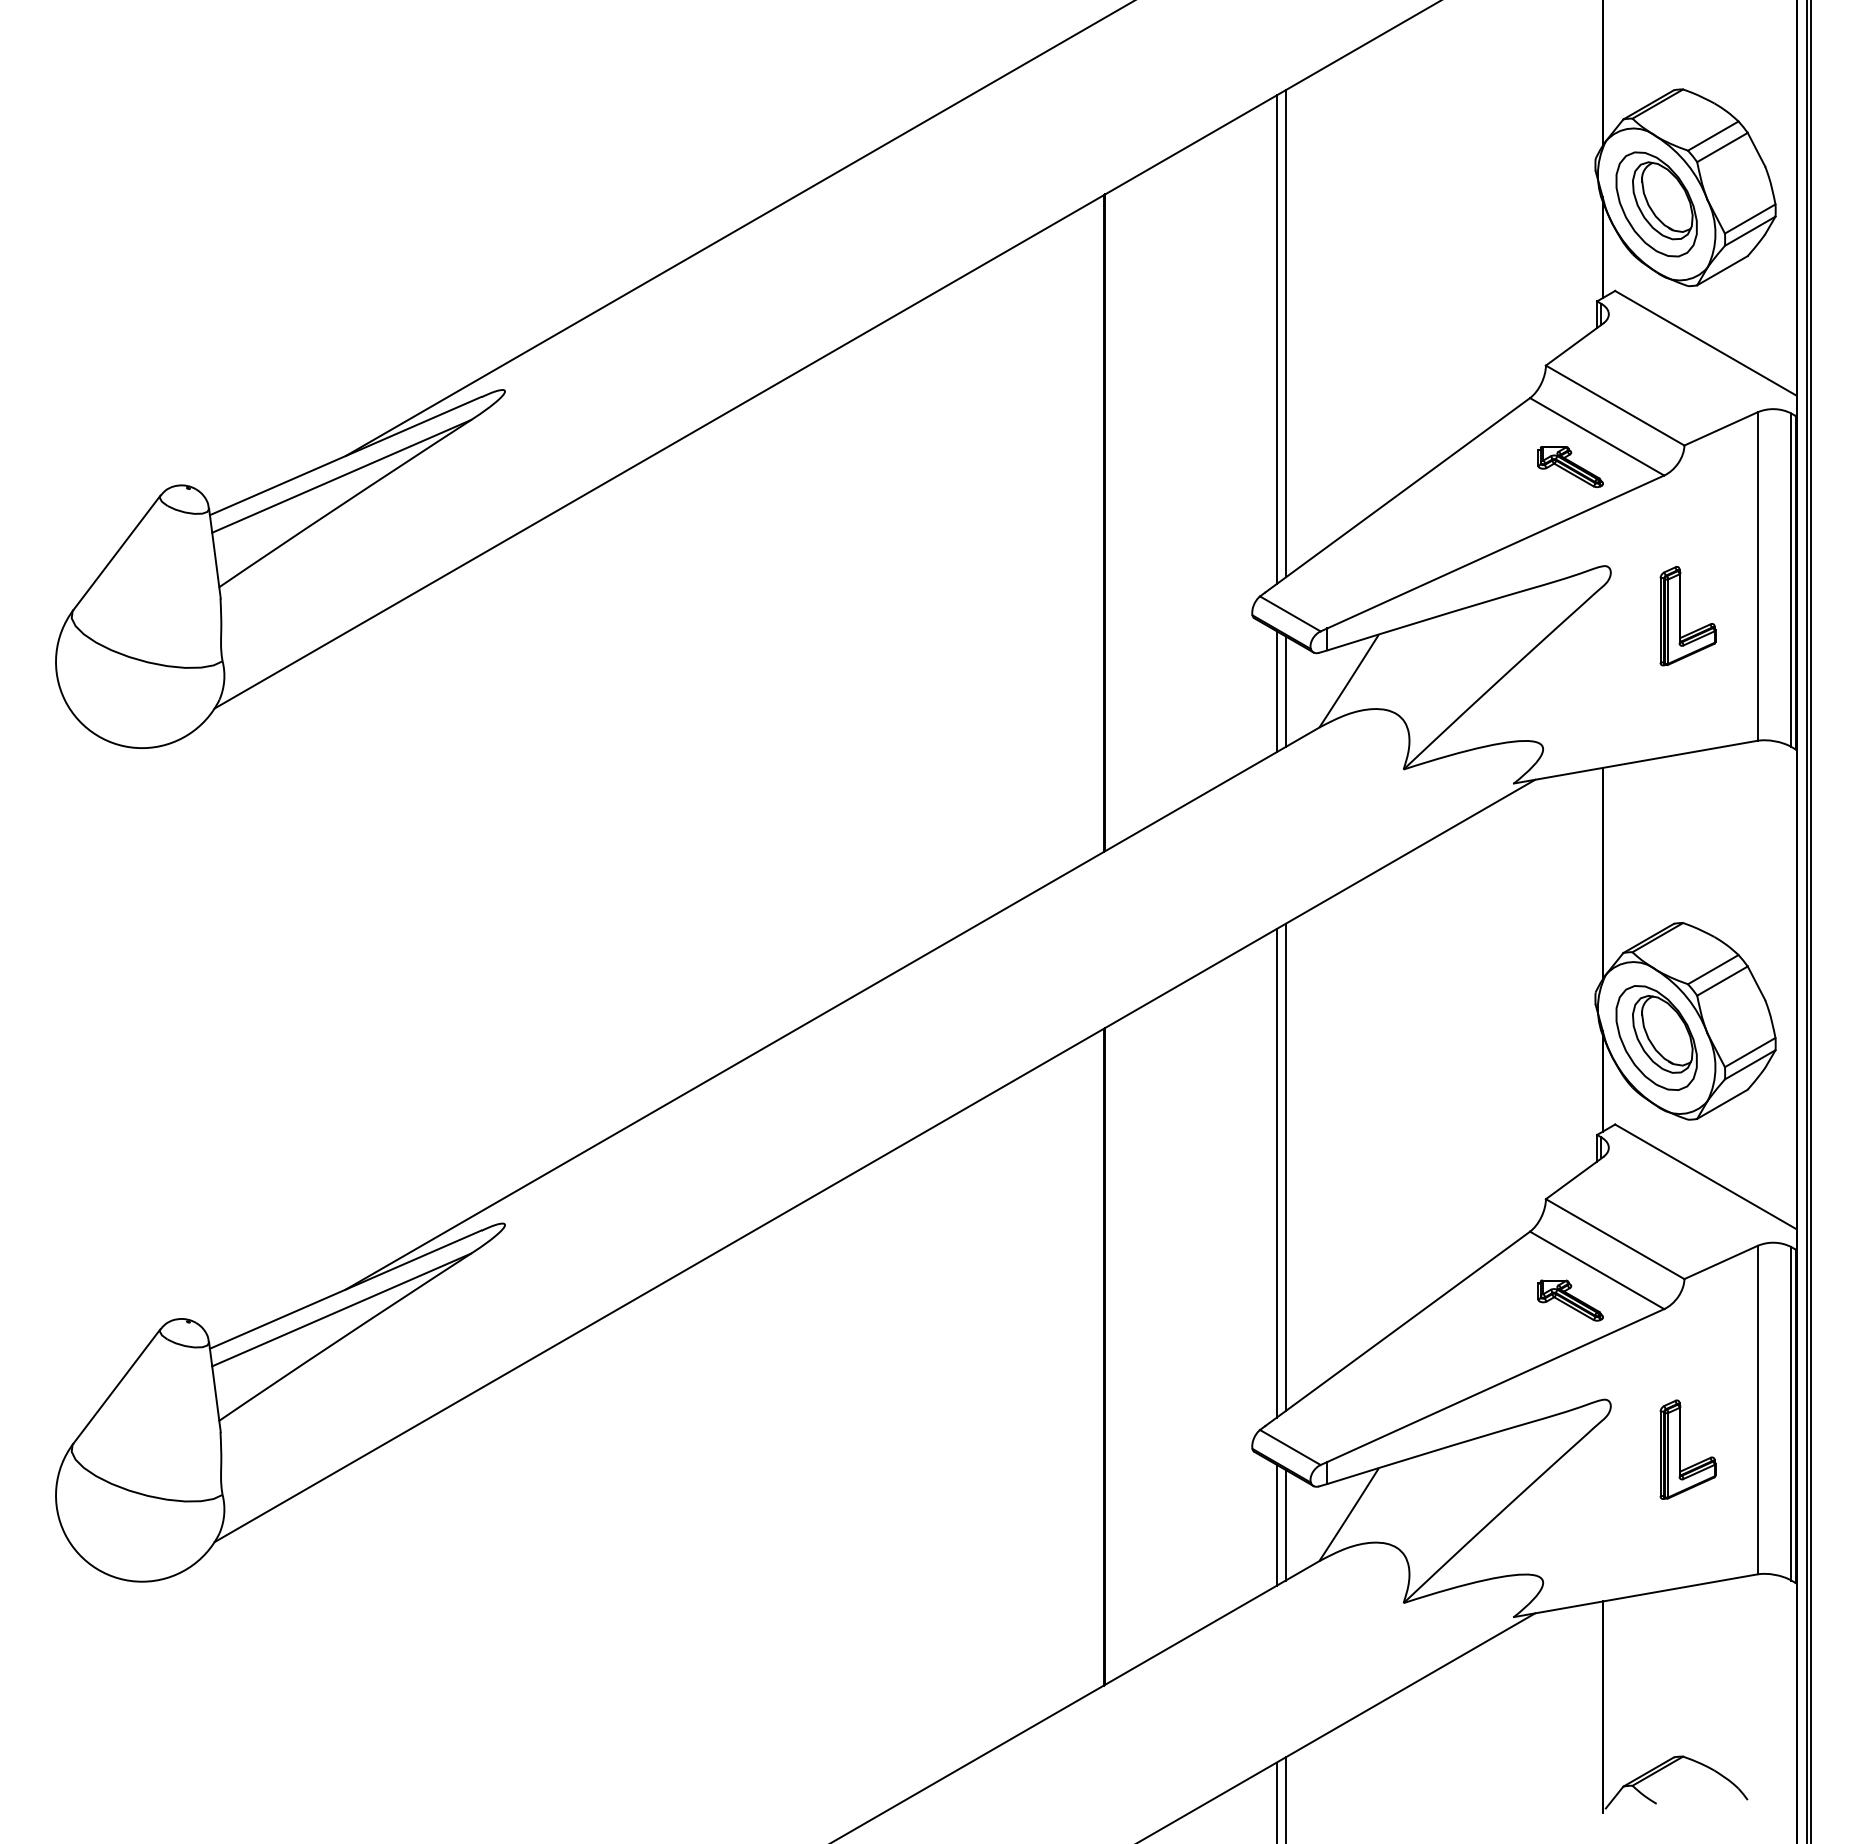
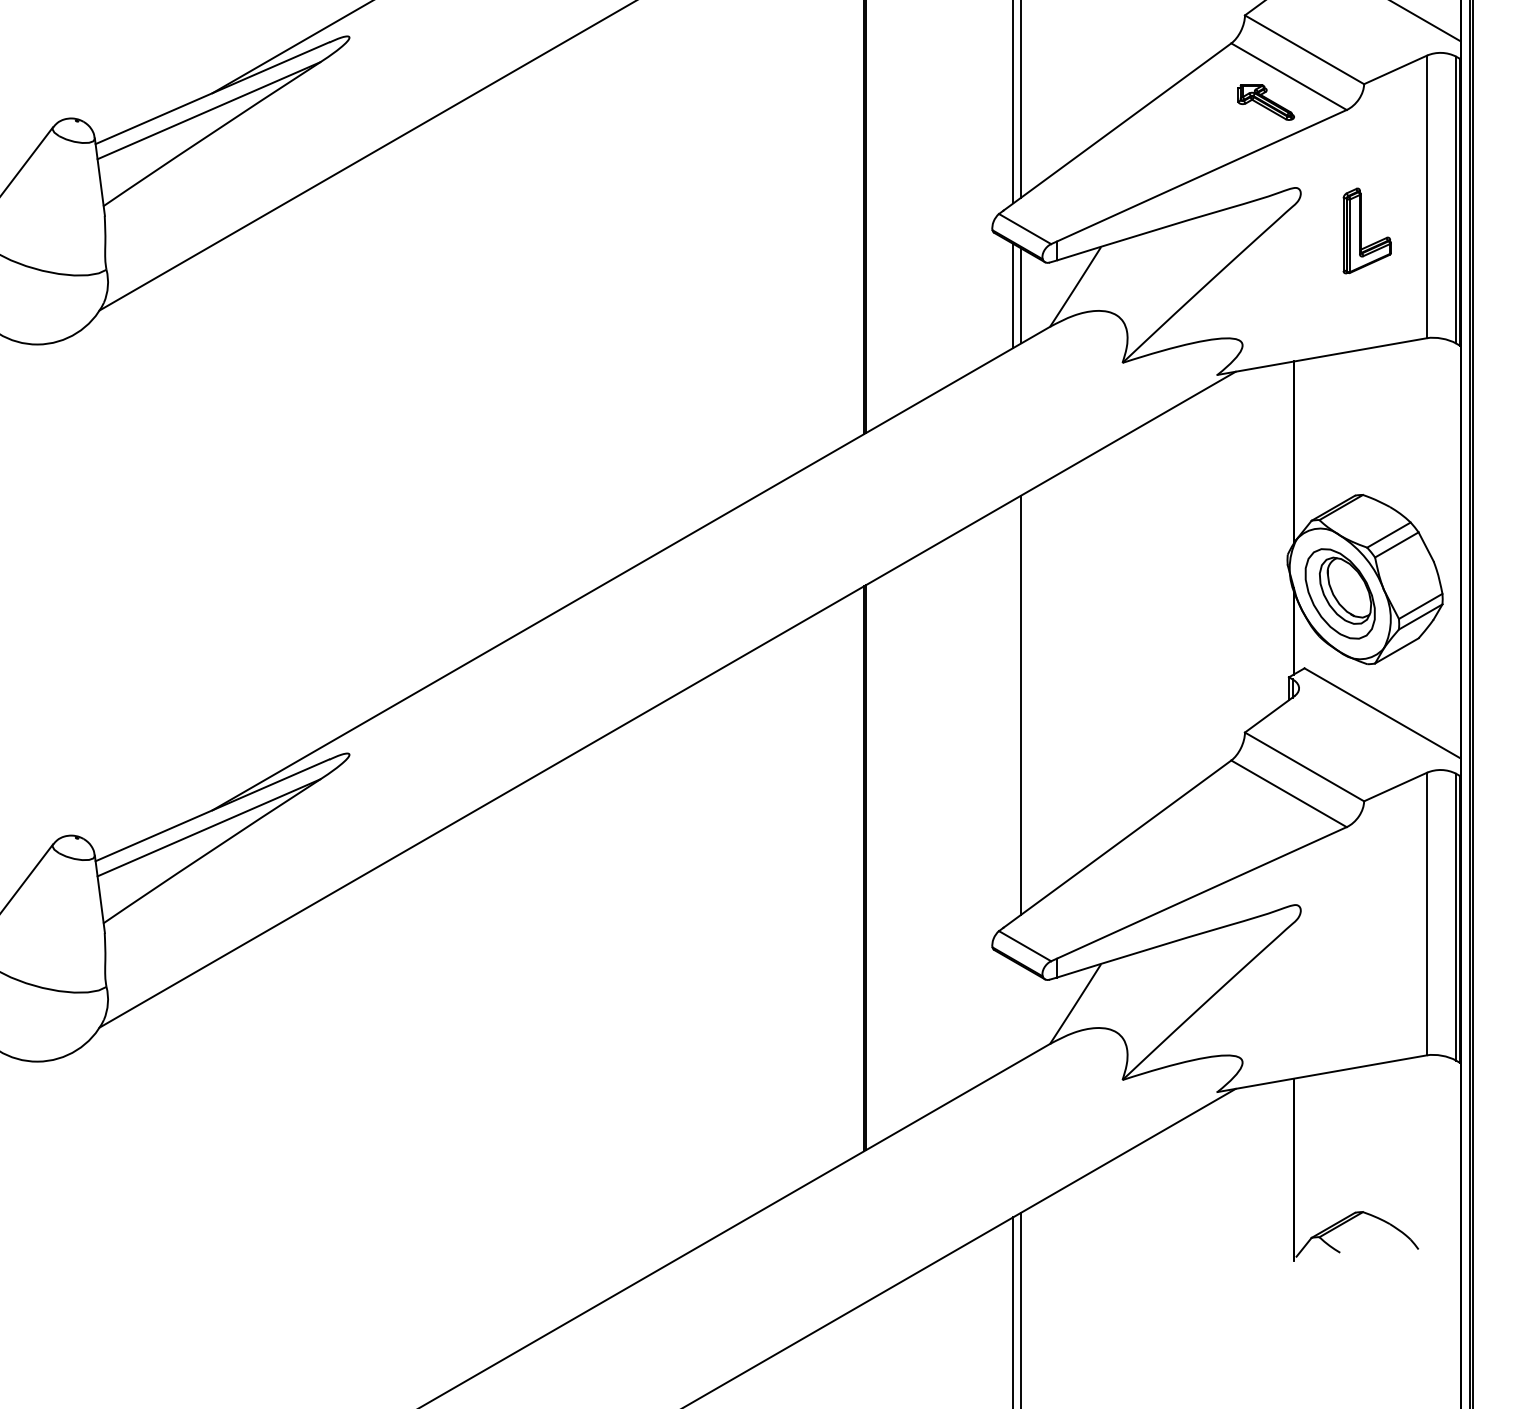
line: (1276, 1172) -> (1013, 709), removed
part: (1570, 1300) -> (1266, 819), removed
part: (1680, 1449) -> (1360, 947), removed
line: (1276, 1524) -> (1013, 1012), removed
line: (1285, 1525) -> (1020, 1013), removed

